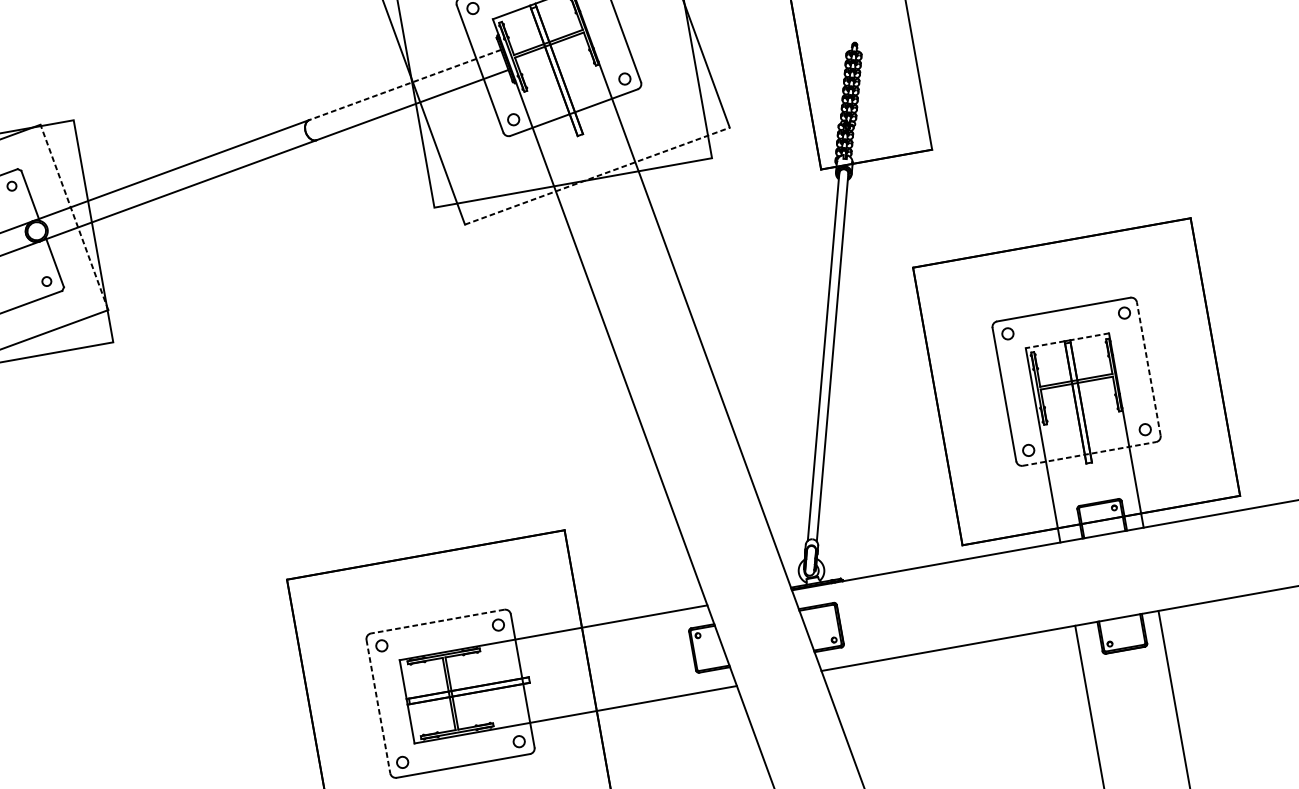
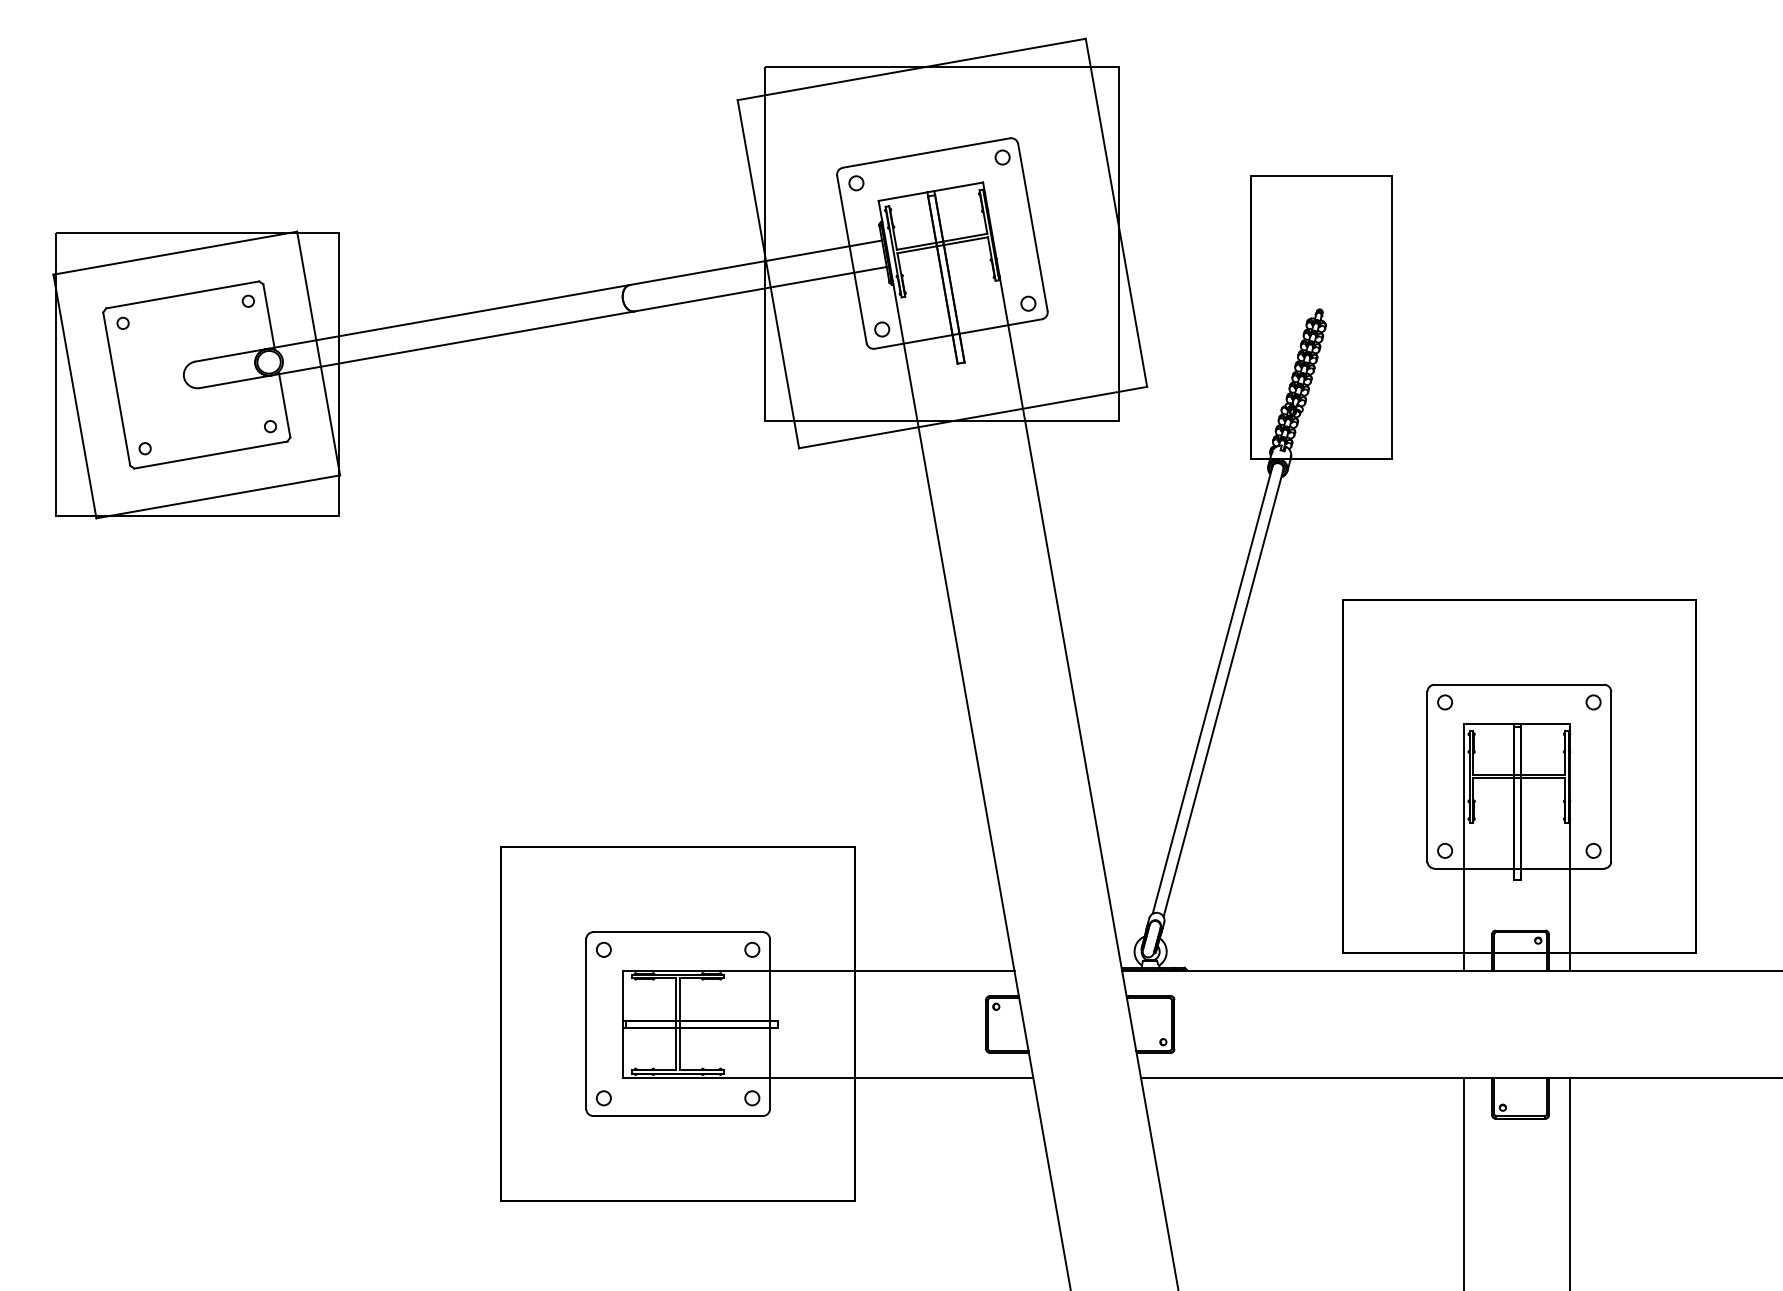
line: (404, 84) -> (755, 262), dashed -> solid
line: (597, 176) -> (973, 417), dashed -> solid
line: (74, 217) -> (318, 353), dashed -> solid
line: (1089, 337) -> (1545, 724), dashed -> solid
line: (1045, 345) -> (1488, 724), dashed -> solid
line: (1148, 368) -> (1611, 776), dashed -> solid
line: (1089, 453) -> (1519, 868), dashed -> solid
line: (438, 621) -> (678, 932), dashed -> solid
line: (378, 706) -> (586, 1024), dashed -> solid

